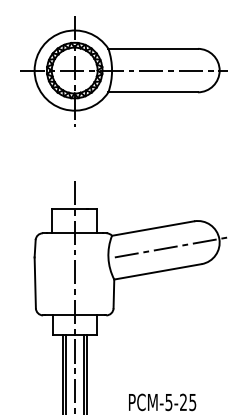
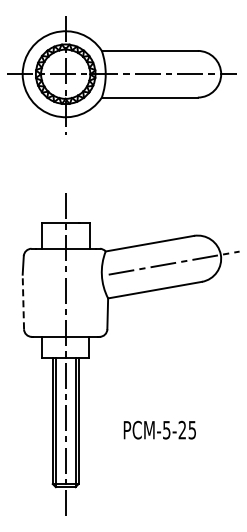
line: (35, 282) -> (23, 301), solid -> dashed

